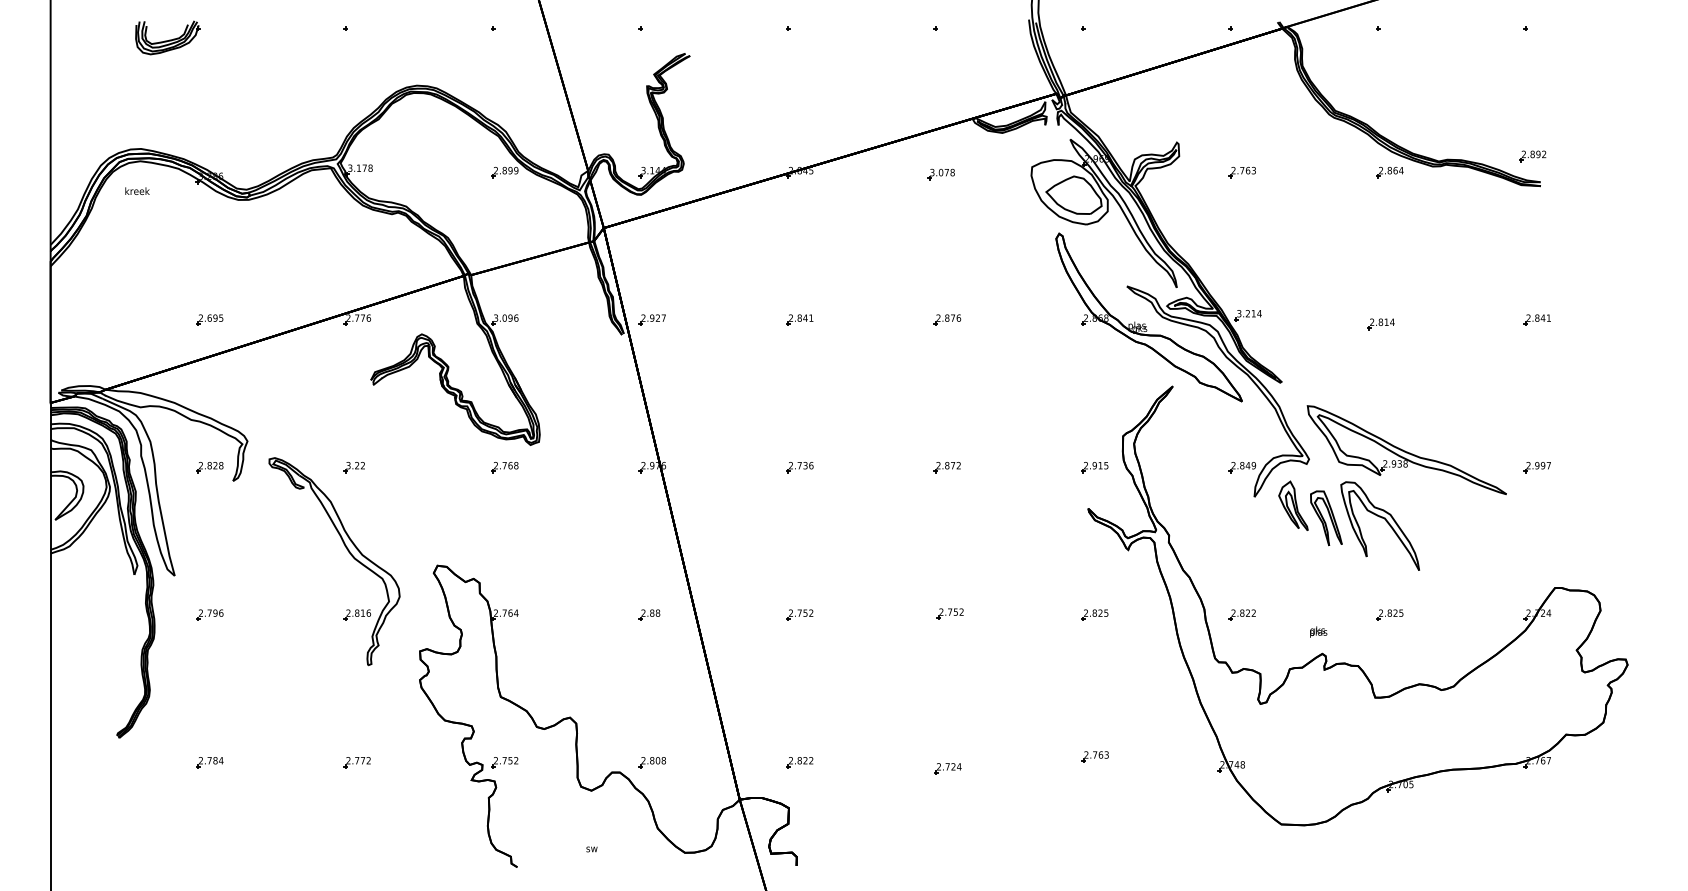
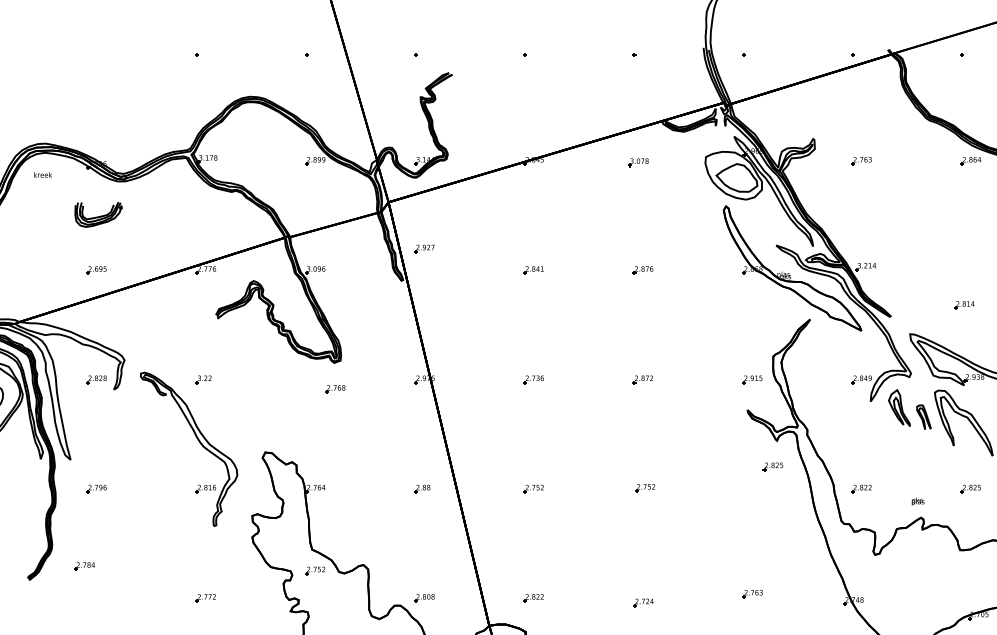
part: (167, 37) -> (98, 214), moved
part: (651, 319) -> (423, 248), moved
part: (1380, 324) -> (964, 305), moved
part: (504, 467) -> (334, 389), moved
part: (1326, 518) -> (924, 417), size x0.6
part: (1094, 614) -> (772, 466), moved
part: (209, 762) -> (84, 566), moved
part: (504, 762) -> (314, 570), moved

